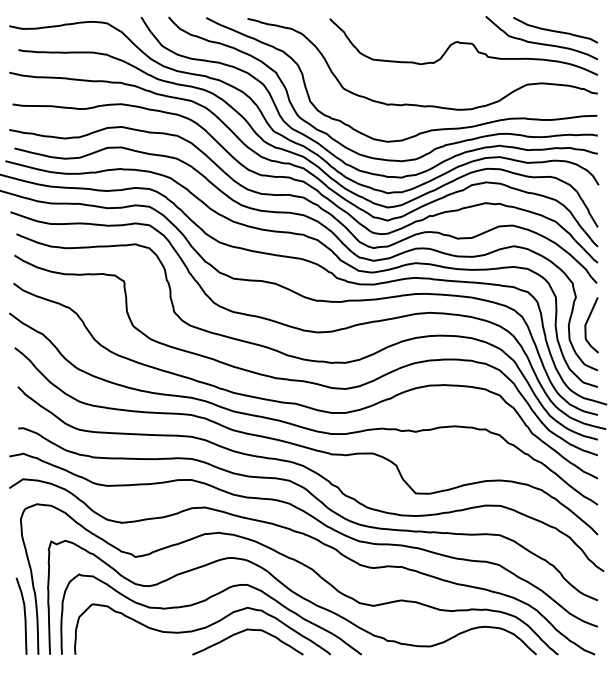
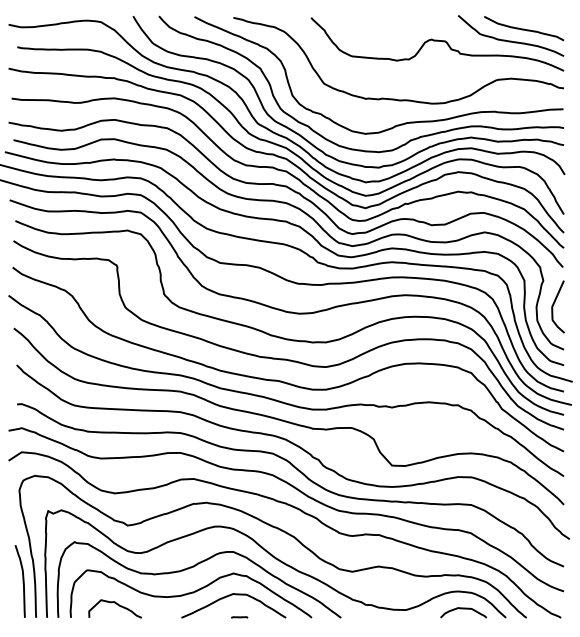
curve: (124, 641) -> (117, 605), added
curve: (491, 645) -> (463, 609), added
line: (253, 654) -> (239, 617), added

